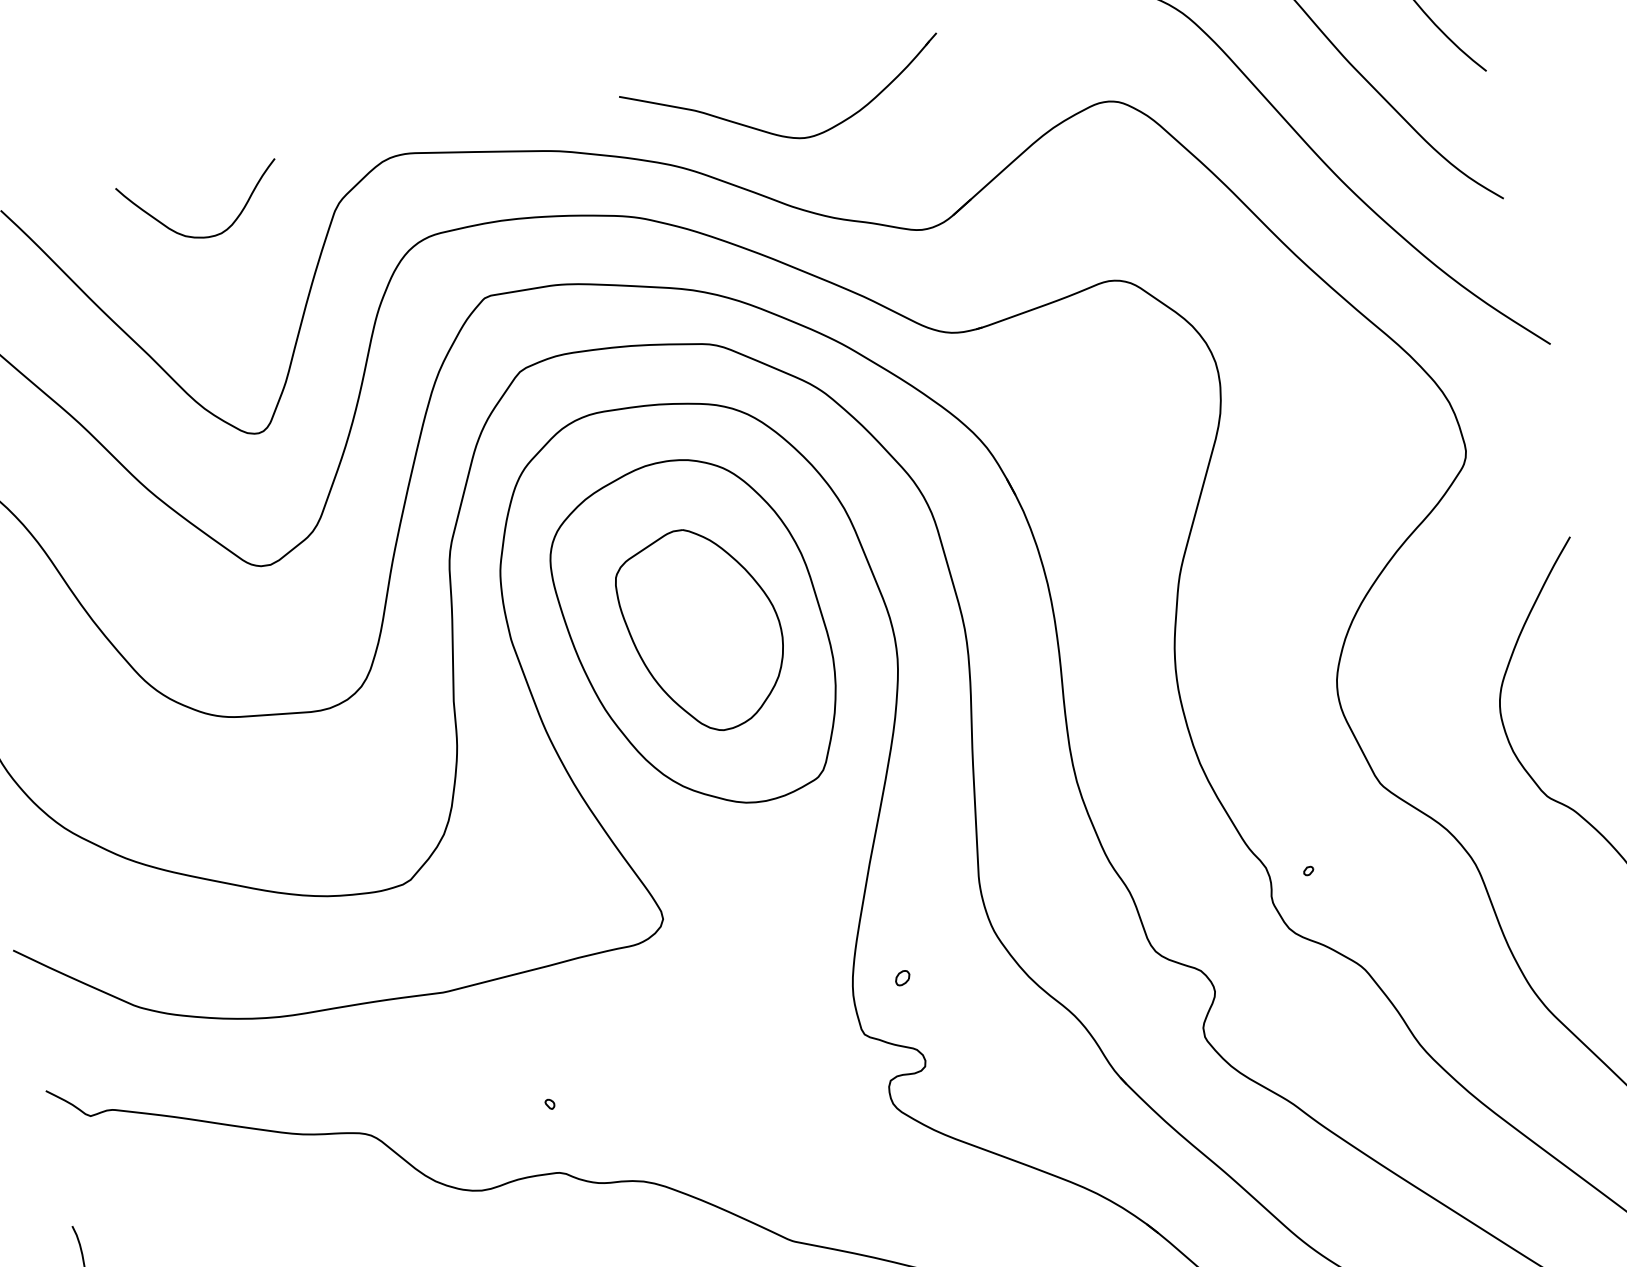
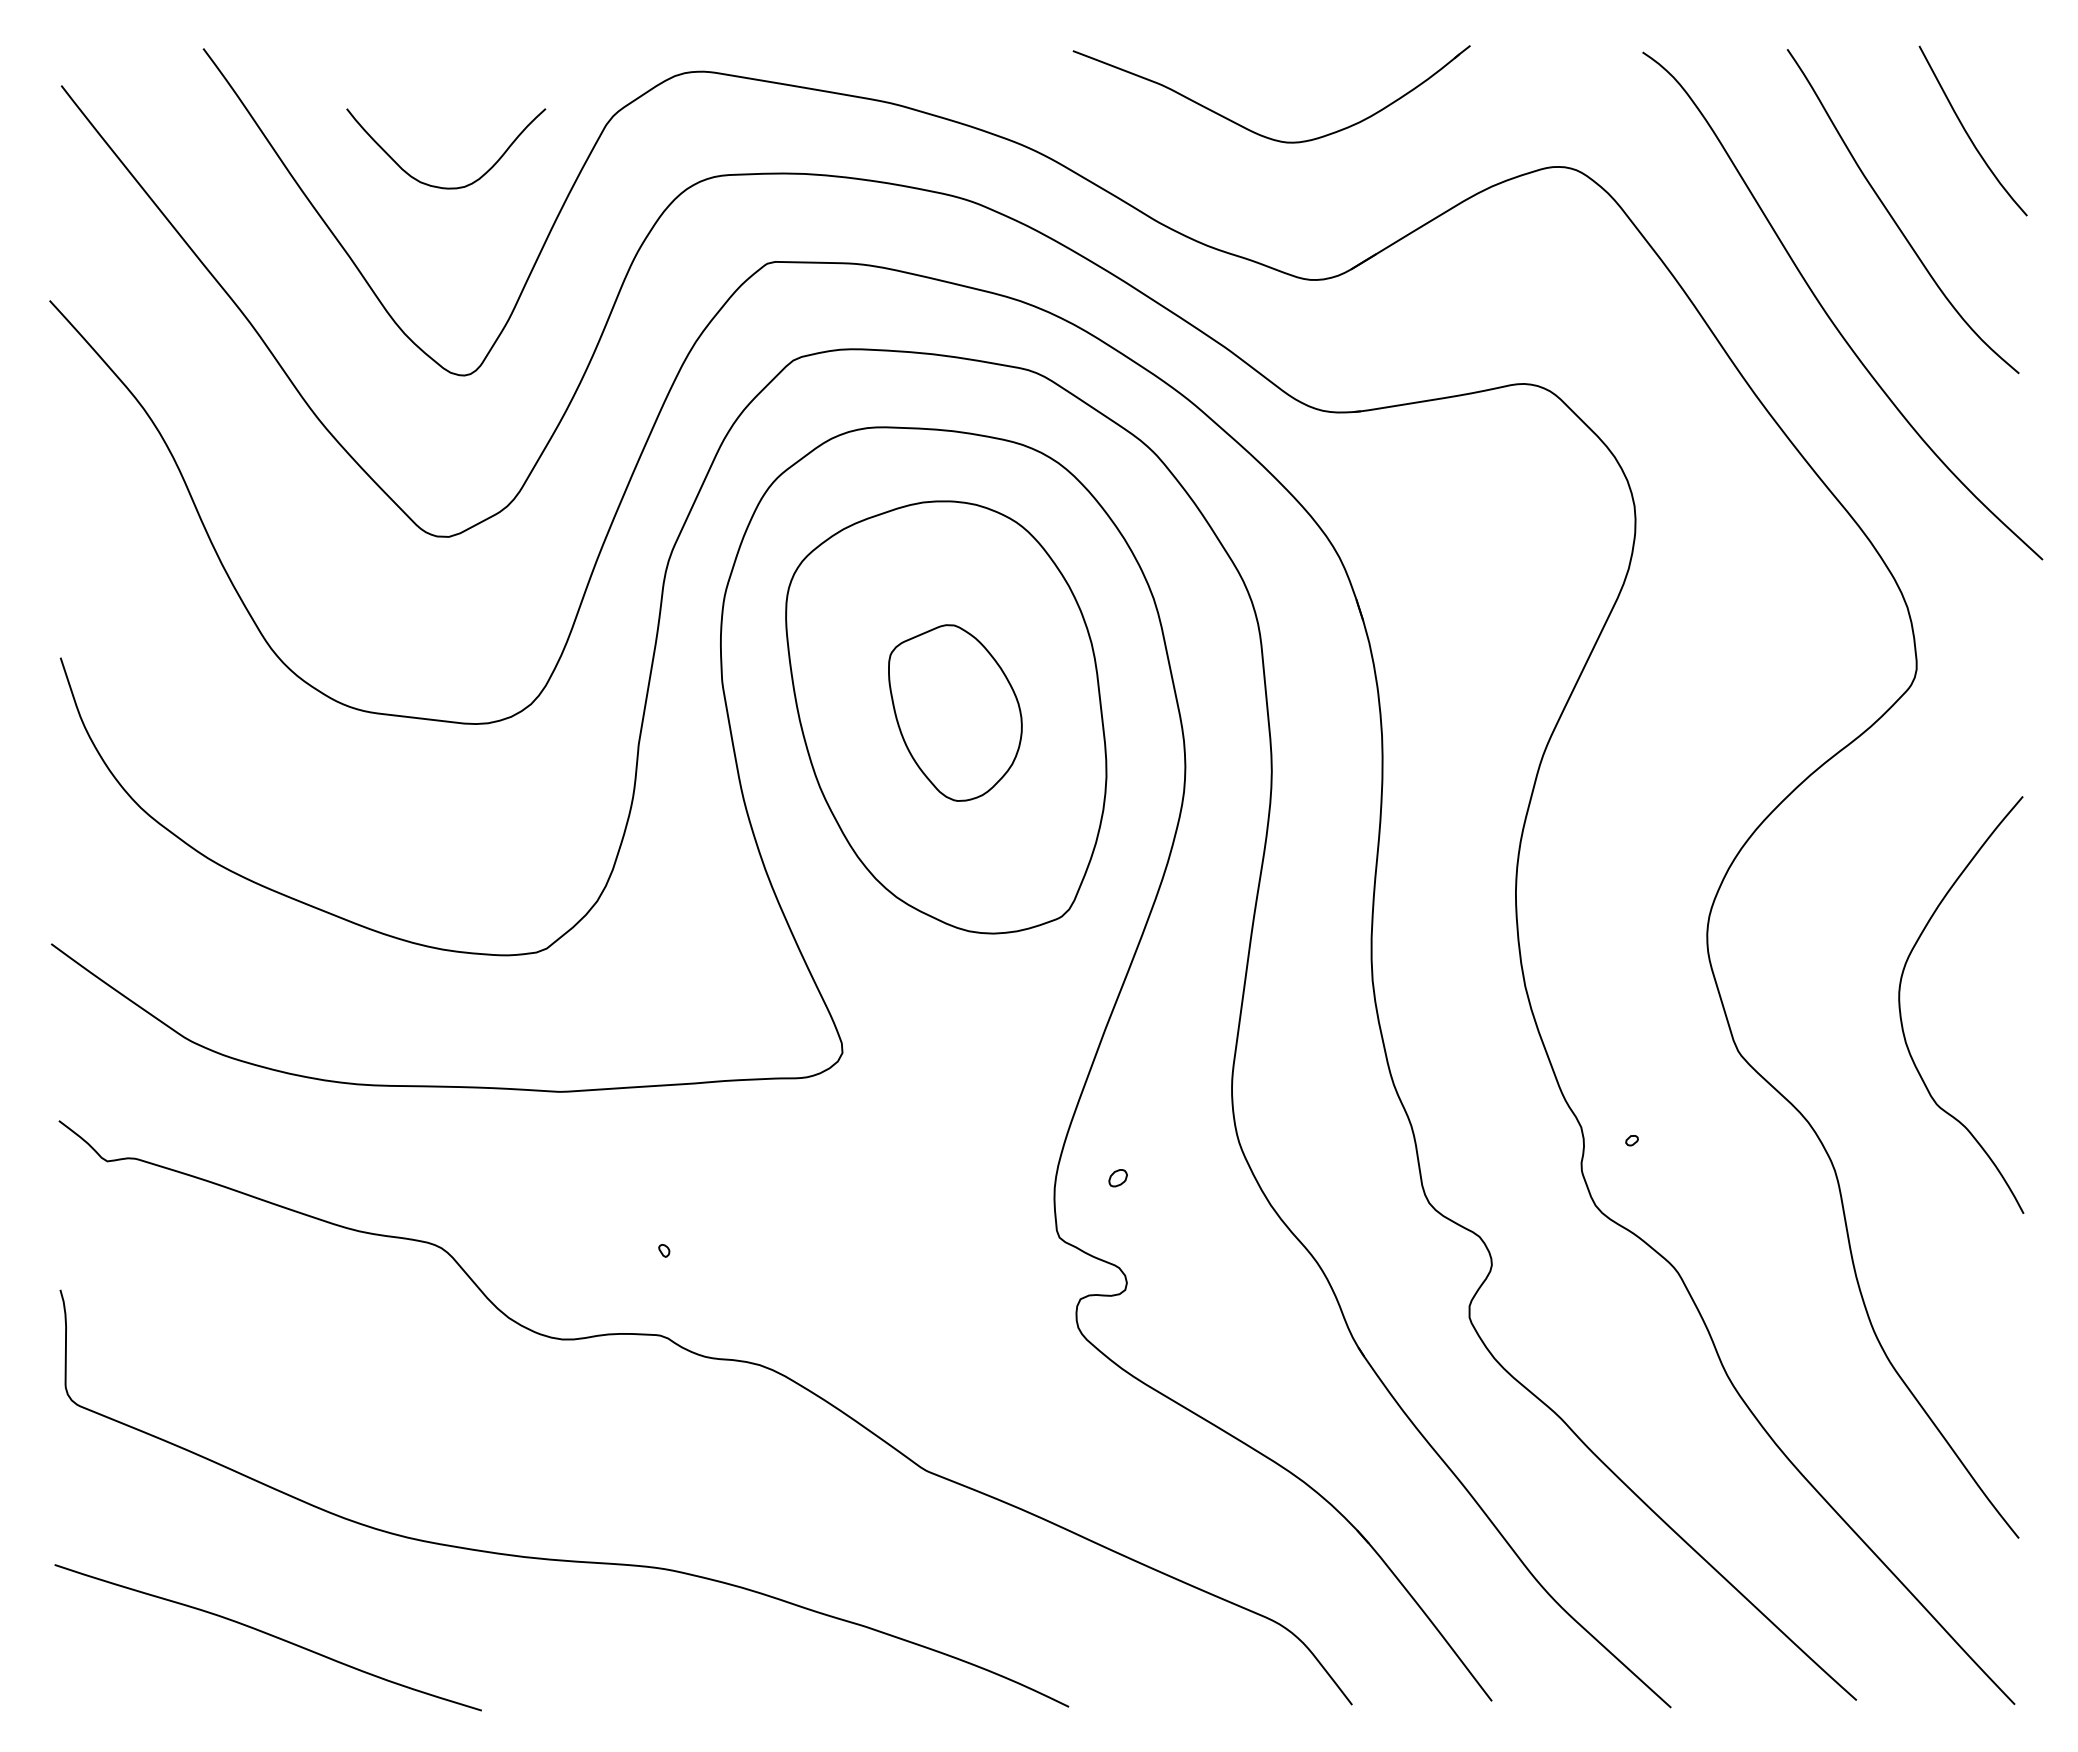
part: (774, 133) -> (1252, 130), moved
curve: (202, 236) -> (440, 186), moved
part: (702, 629) -> (955, 712), size x0.7

